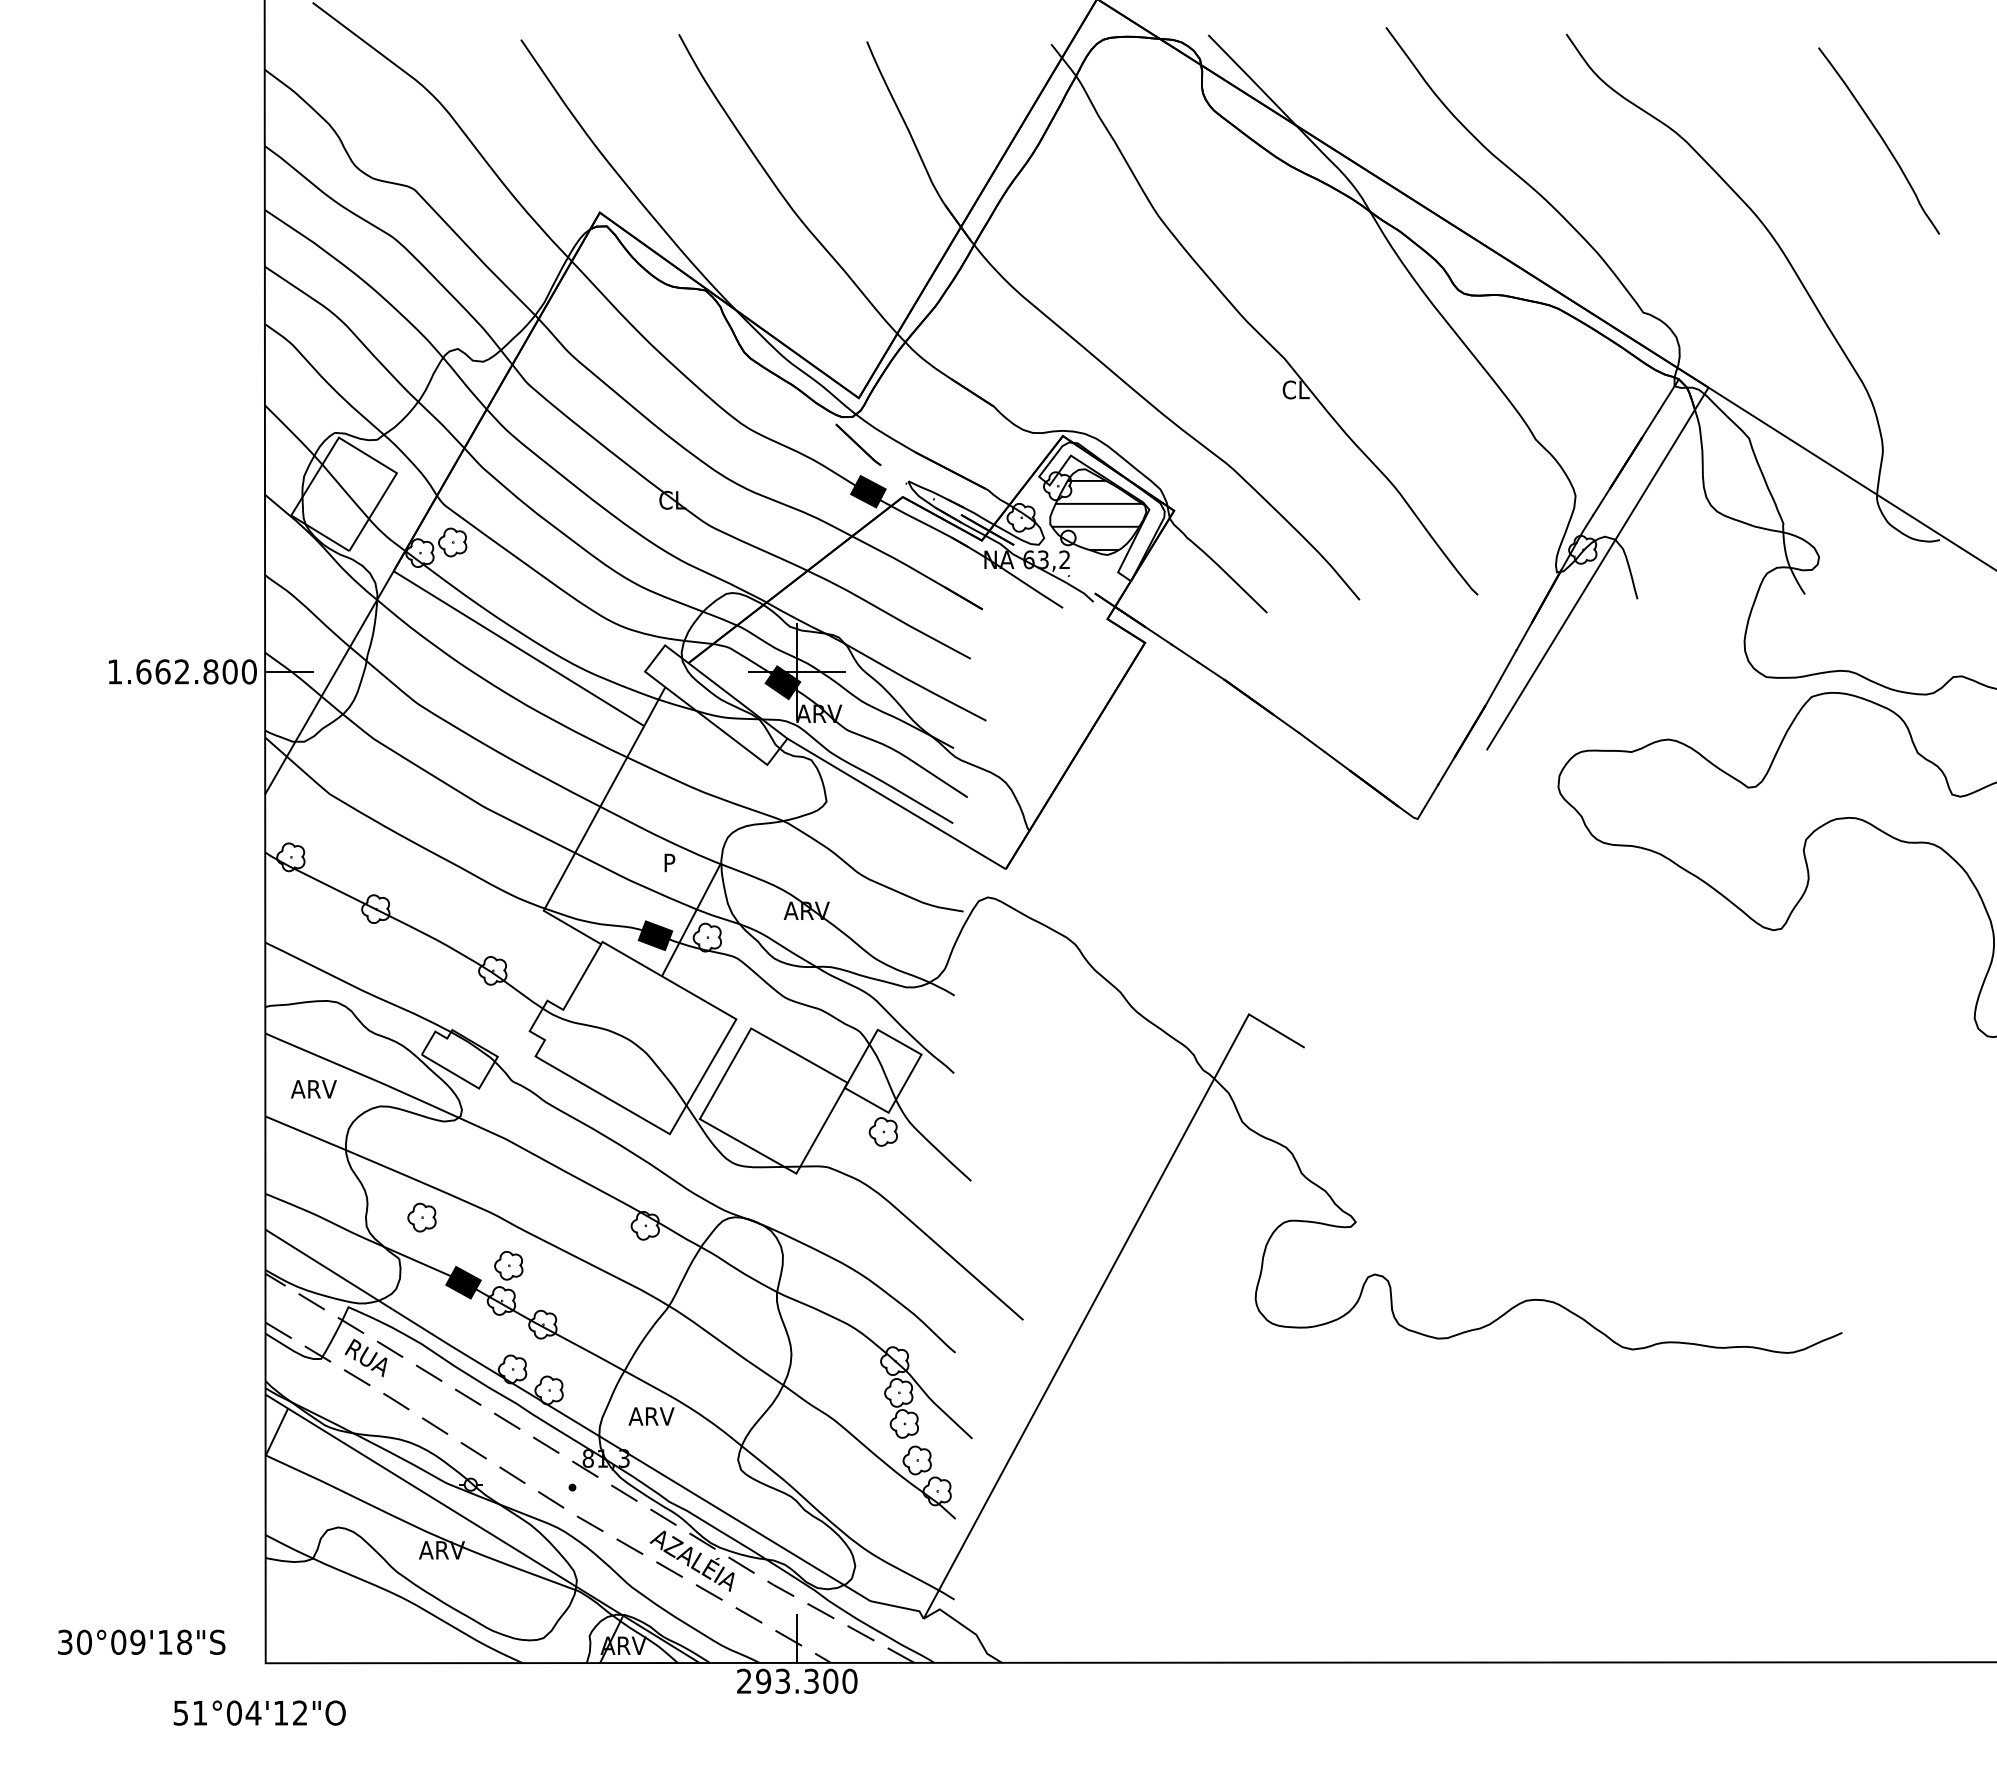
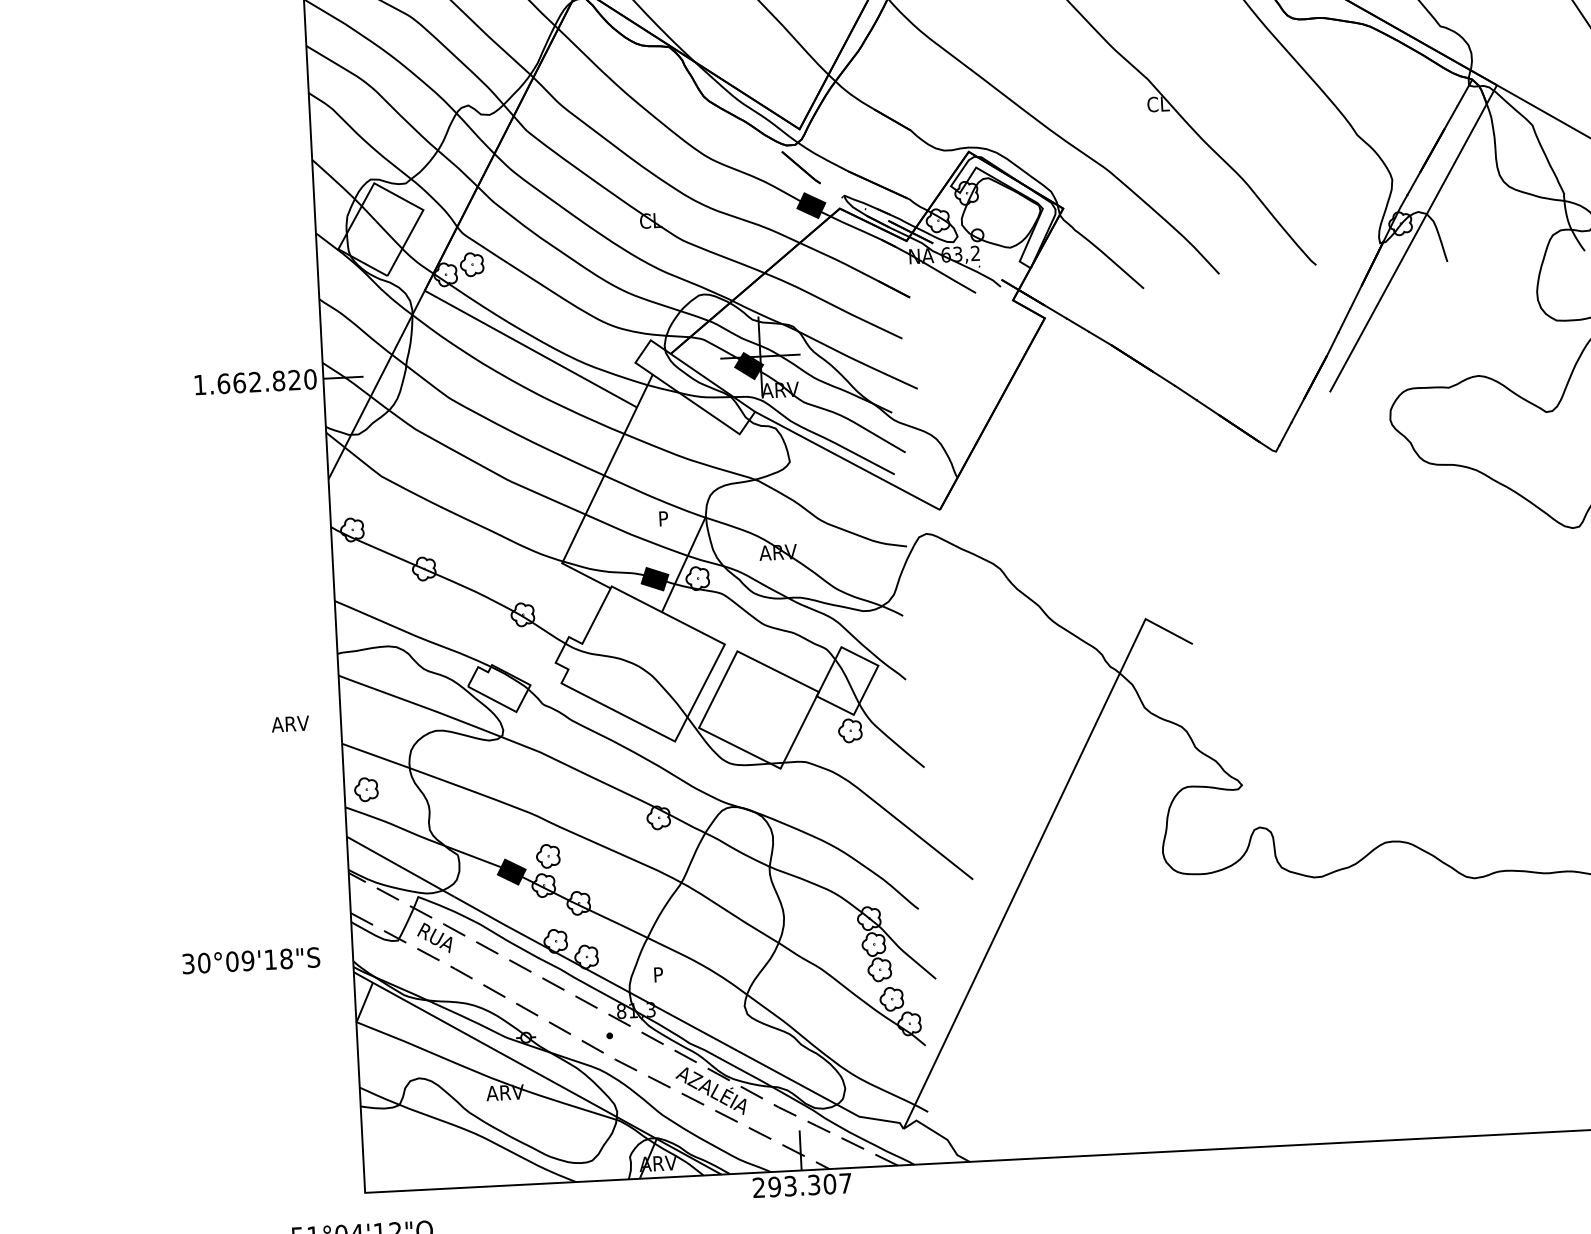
hatch: (1096, 514) -> (999, 214), removed
text: (229, 671) -> (294, 379), 1.662.800 -> 1.662.820
text: (313, 1089) -> (290, 724), moved
part: (421, 1217) -> (365, 789), moved
text: (651, 1416) -> (671, 974), ARV -> P
text: (141, 1641) -> (251, 960), moved
text: (849, 1680) -> (845, 1182), 293.300 -> 293.307

